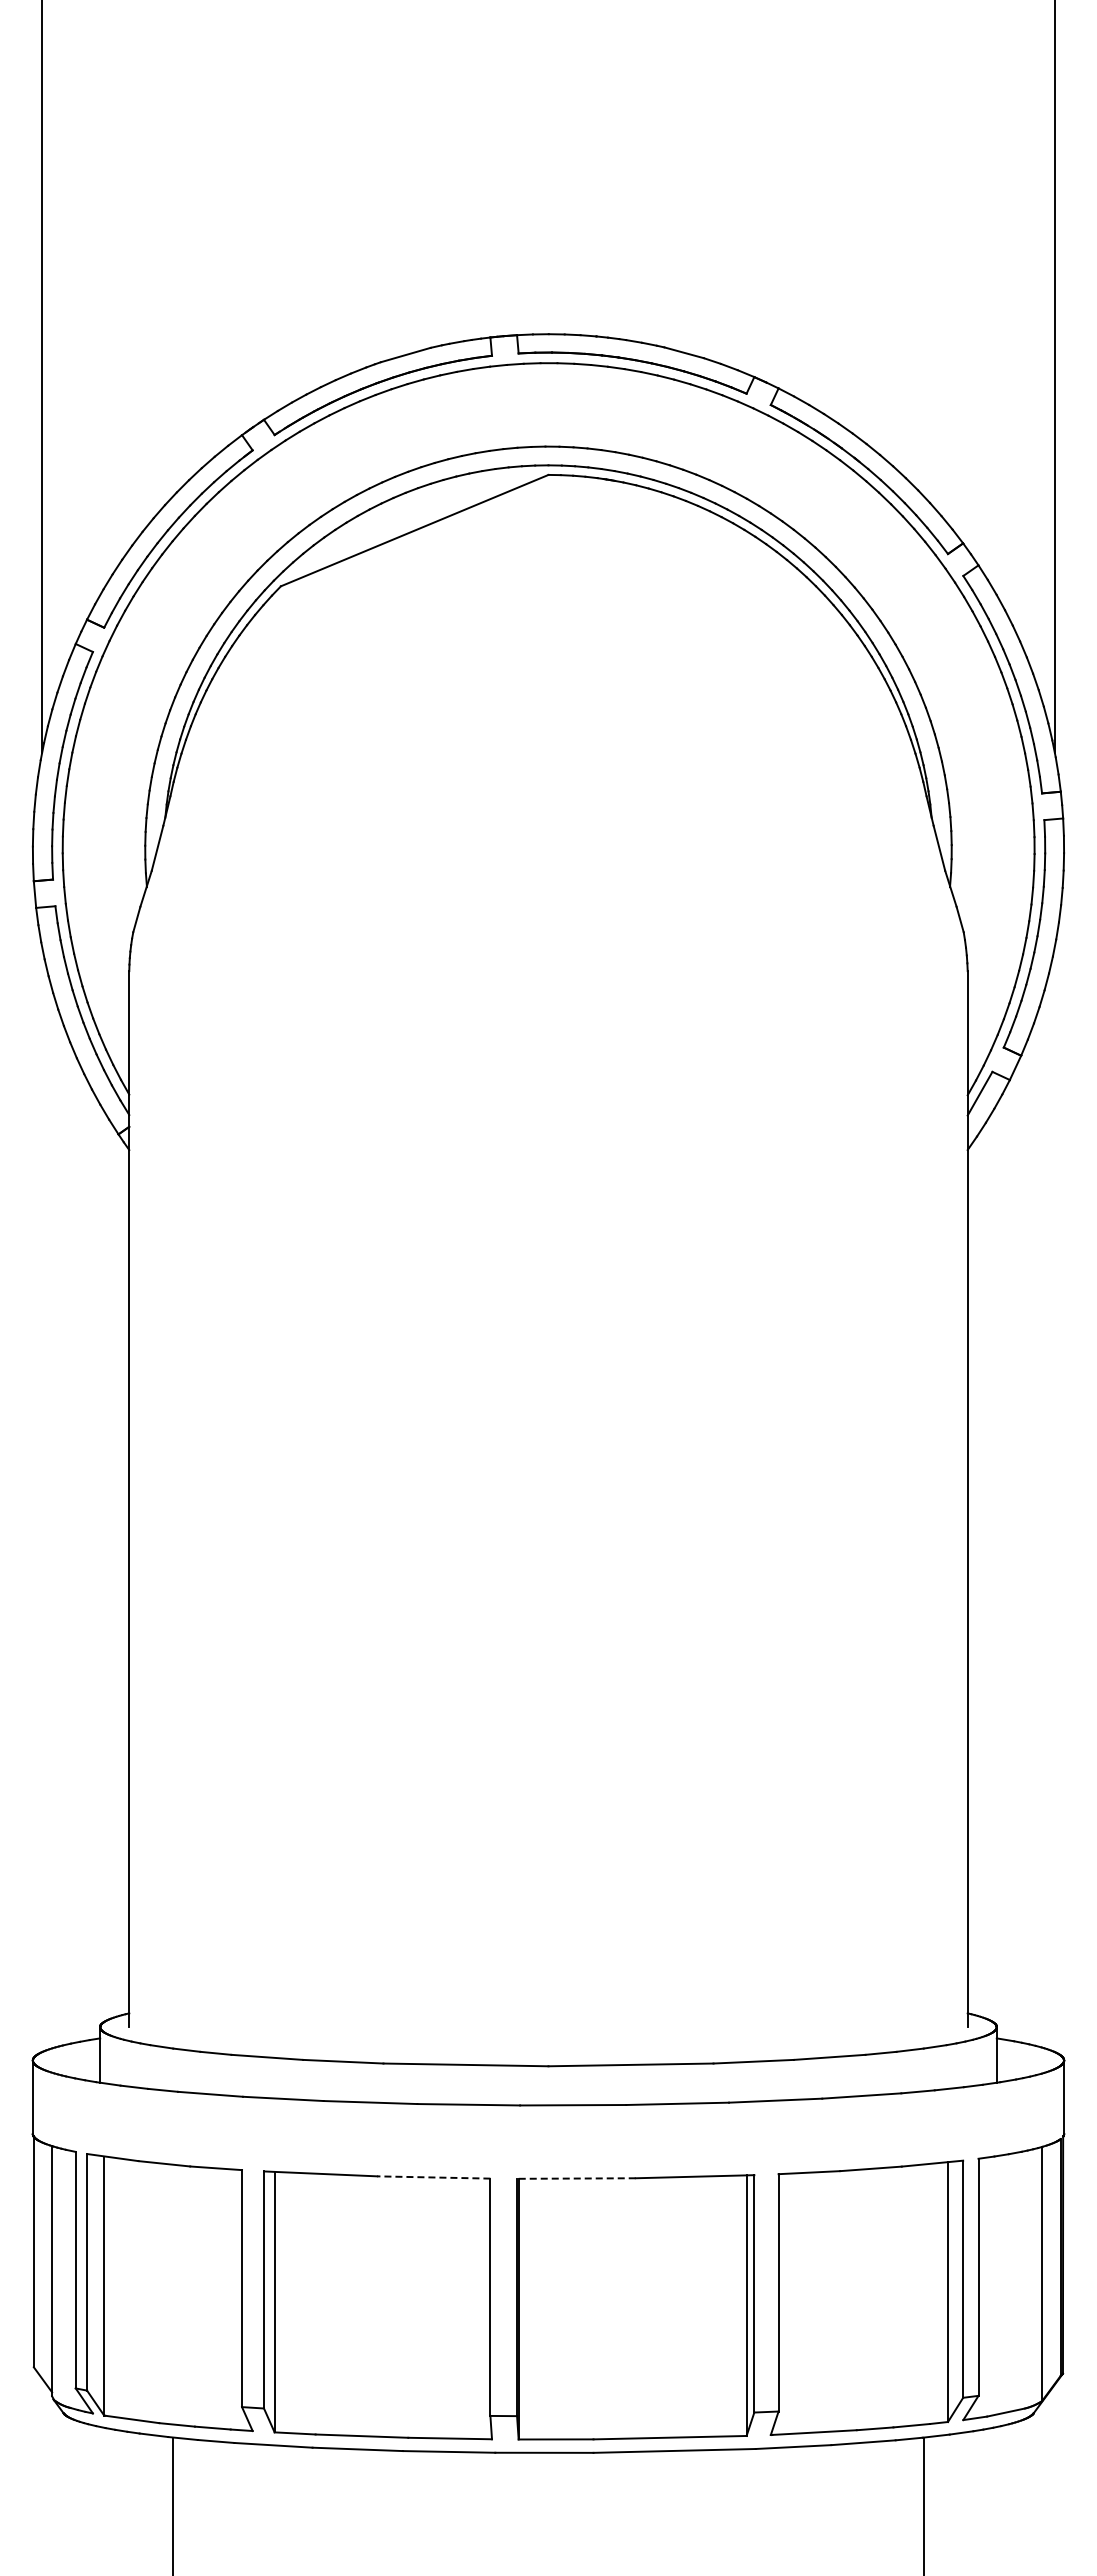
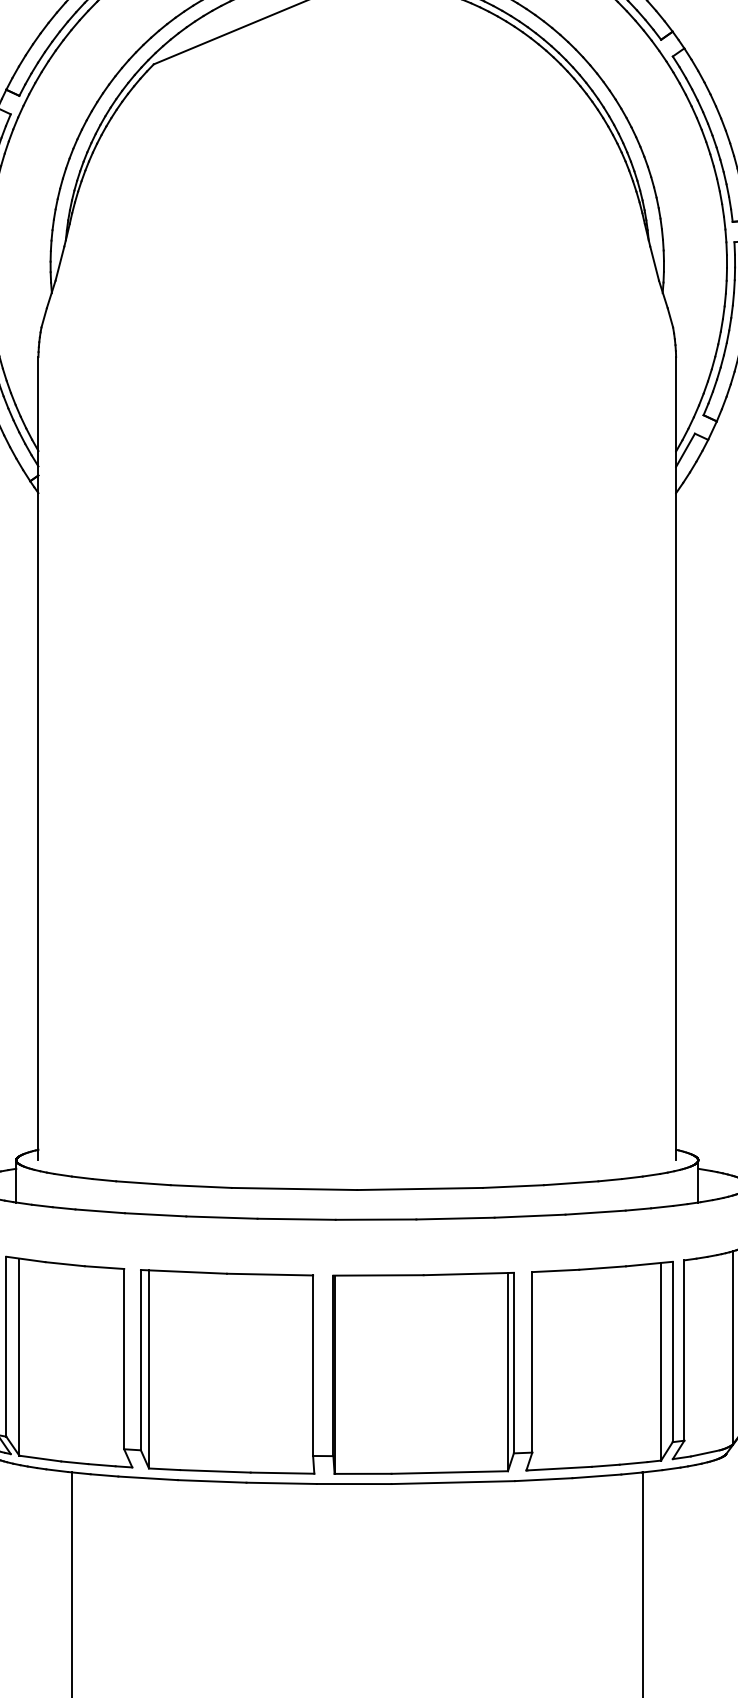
line: (433, 2177) -> (269, 1274), dashed -> solid
line: (575, 2178) -> (377, 1275), dashed -> solid

